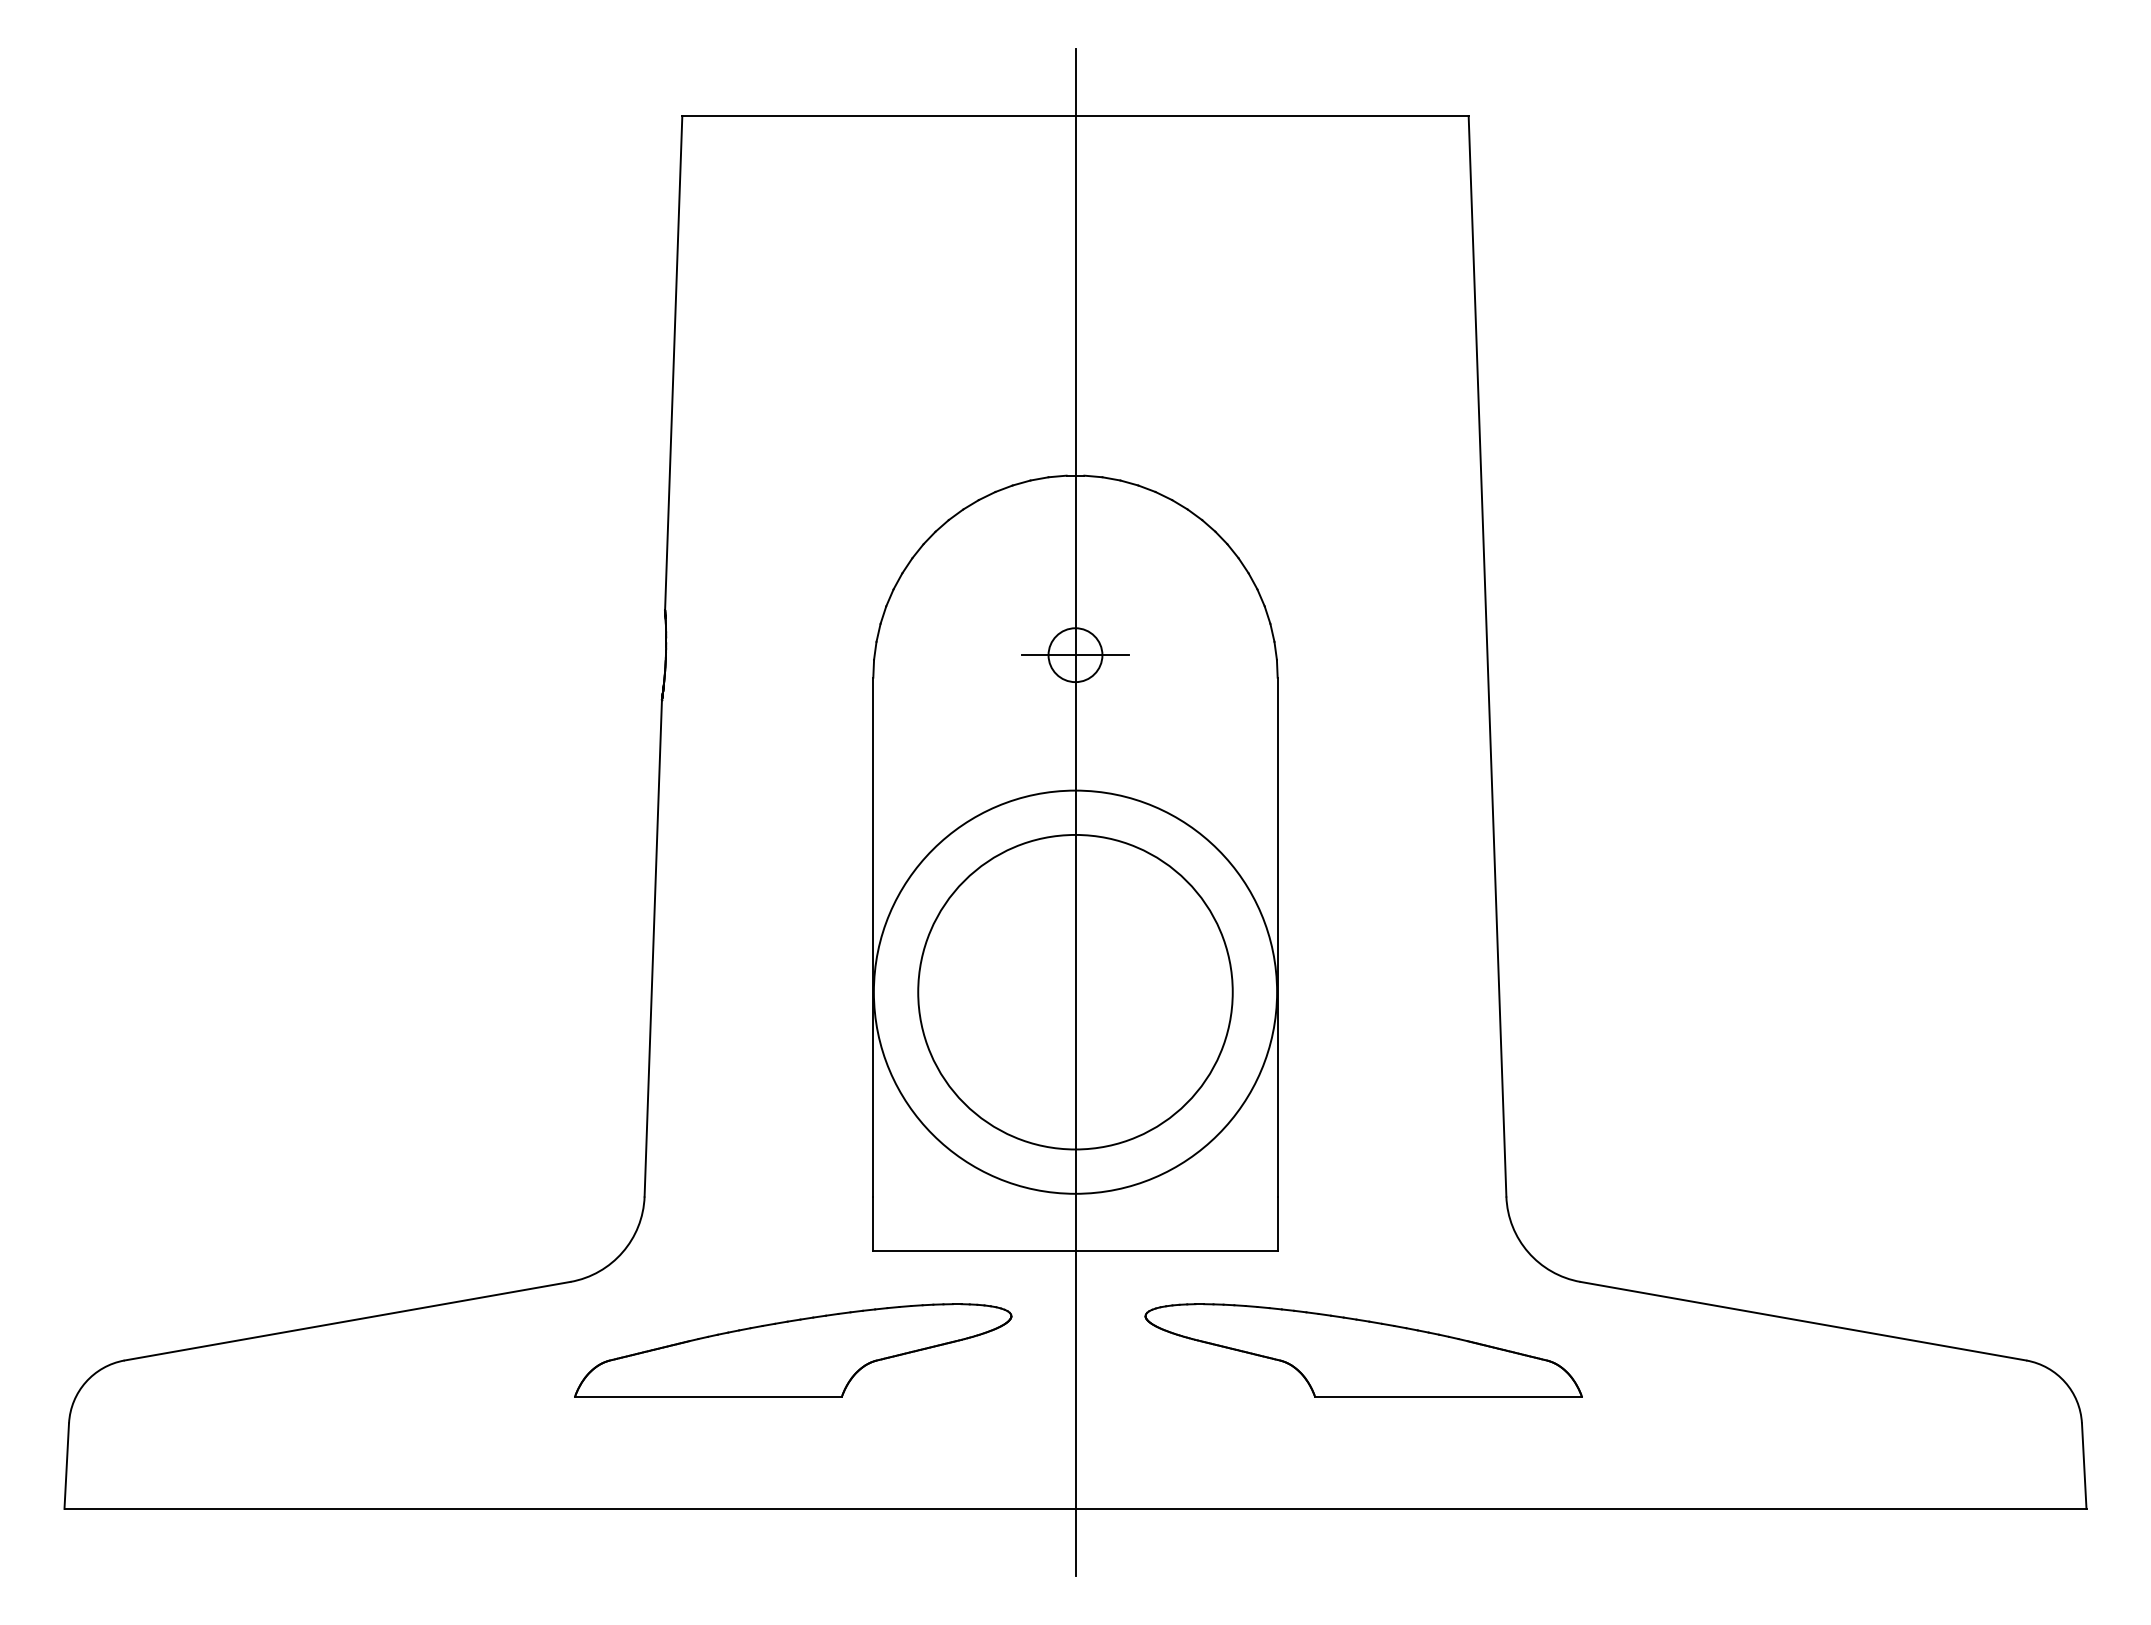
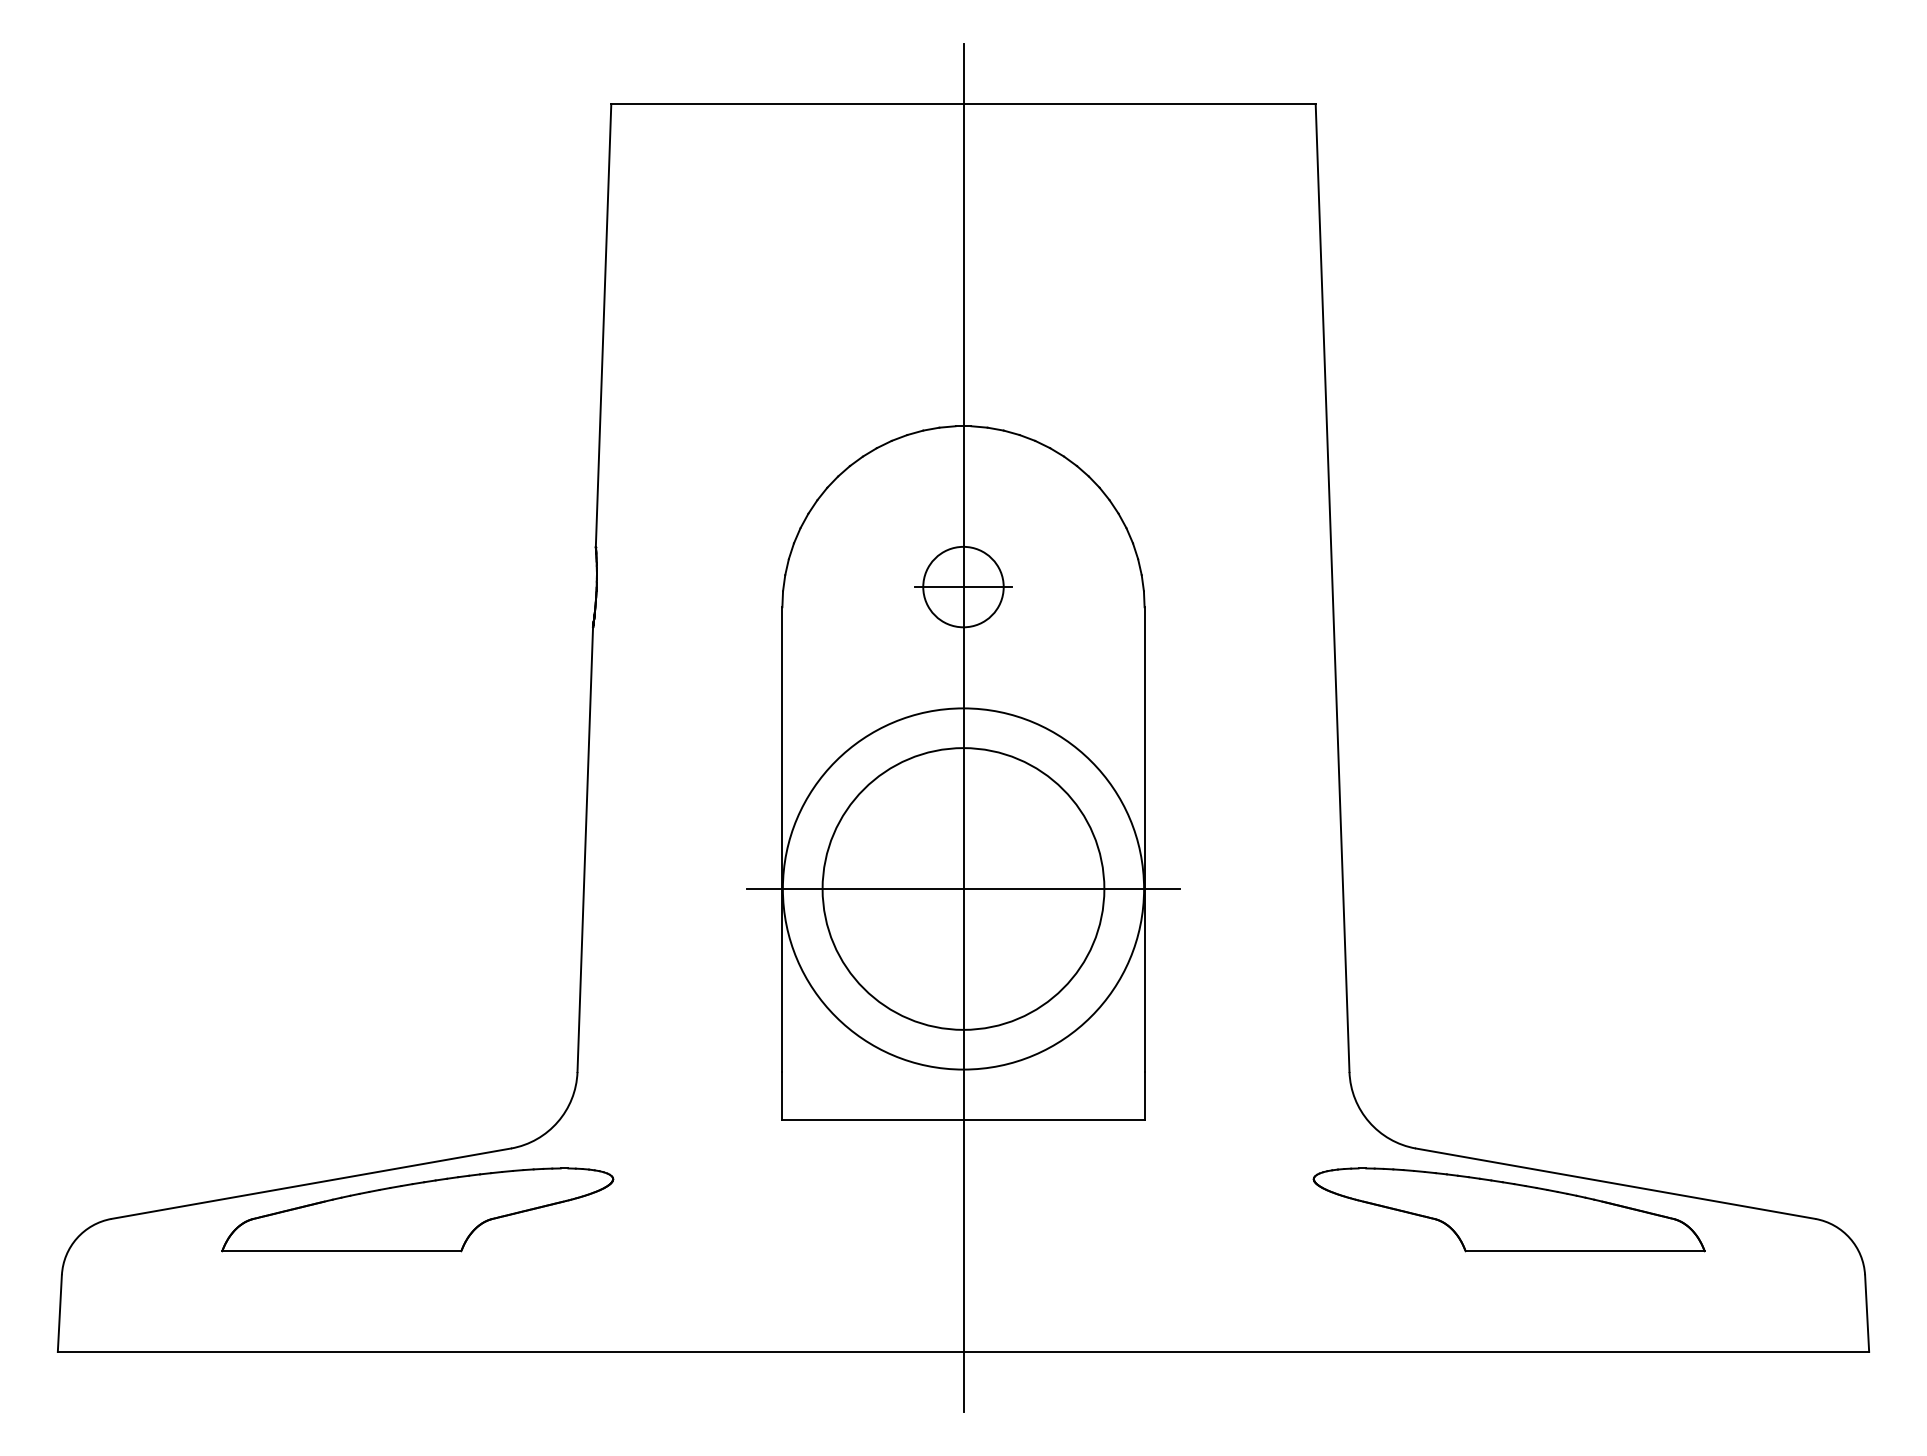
circle: (1075, 655) -> (963, 587), size x1.67
line: (1075, 992) -> (963, 889), added
part: (793, 1350) -> (417, 1209), moved
part: (1363, 1350) -> (1509, 1209), moved

